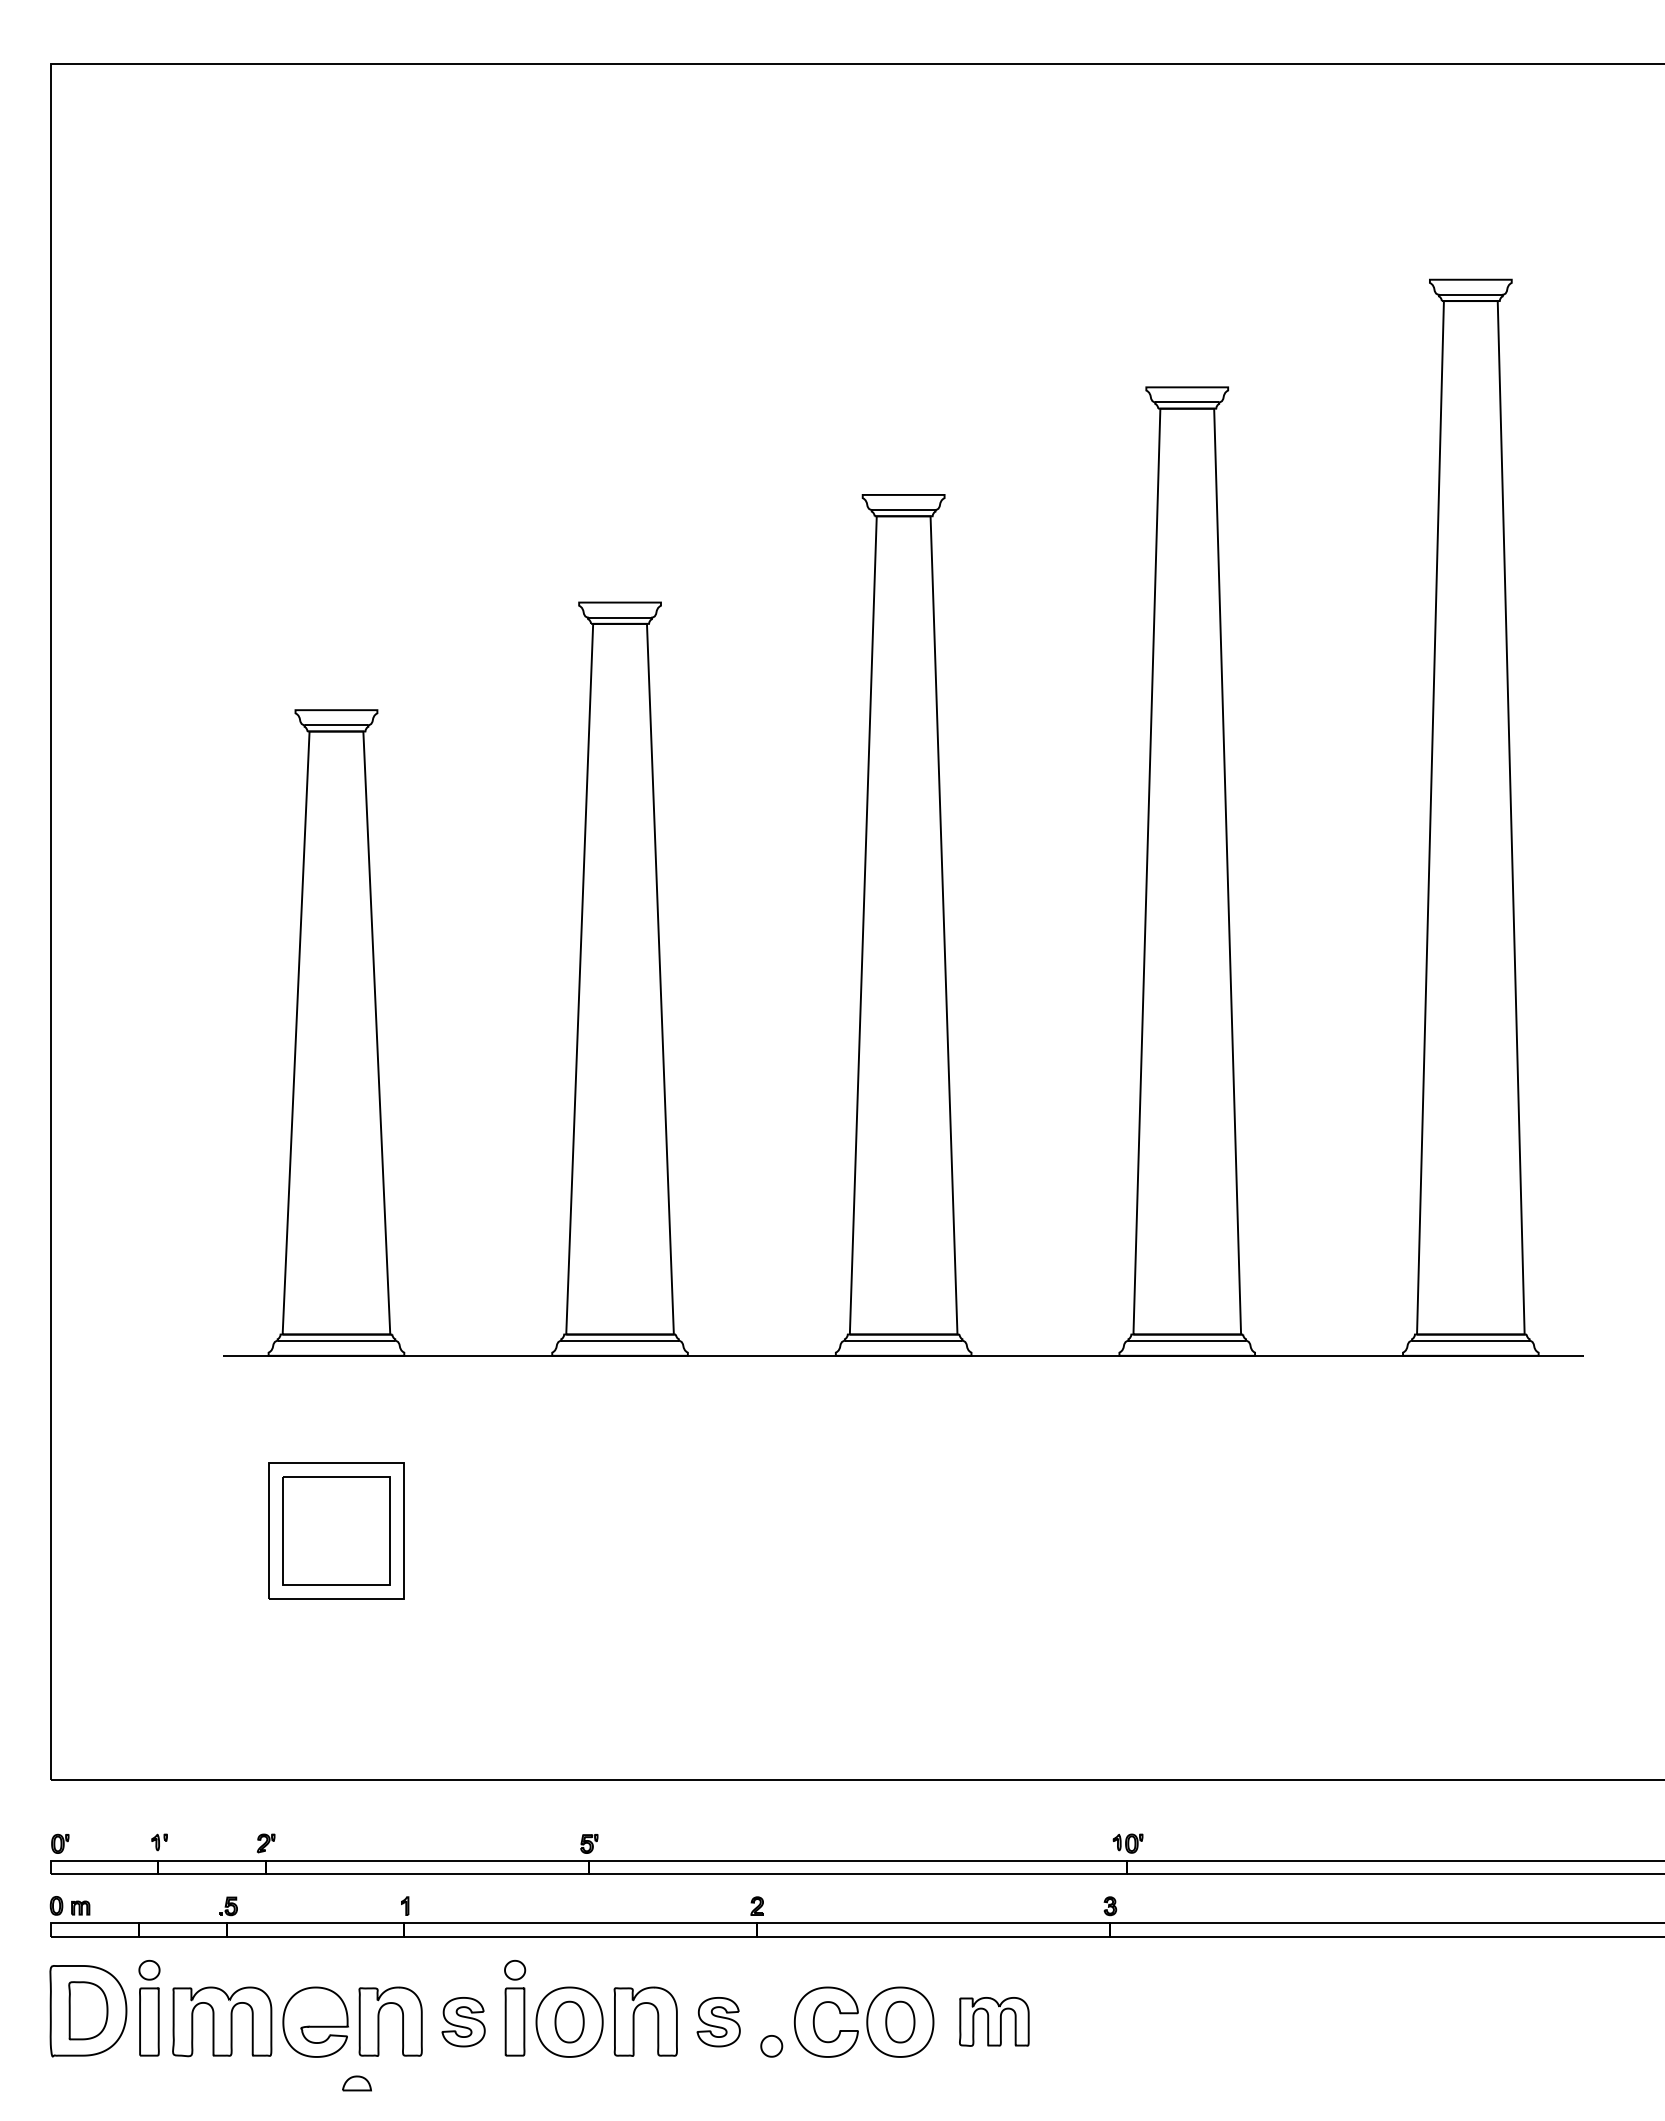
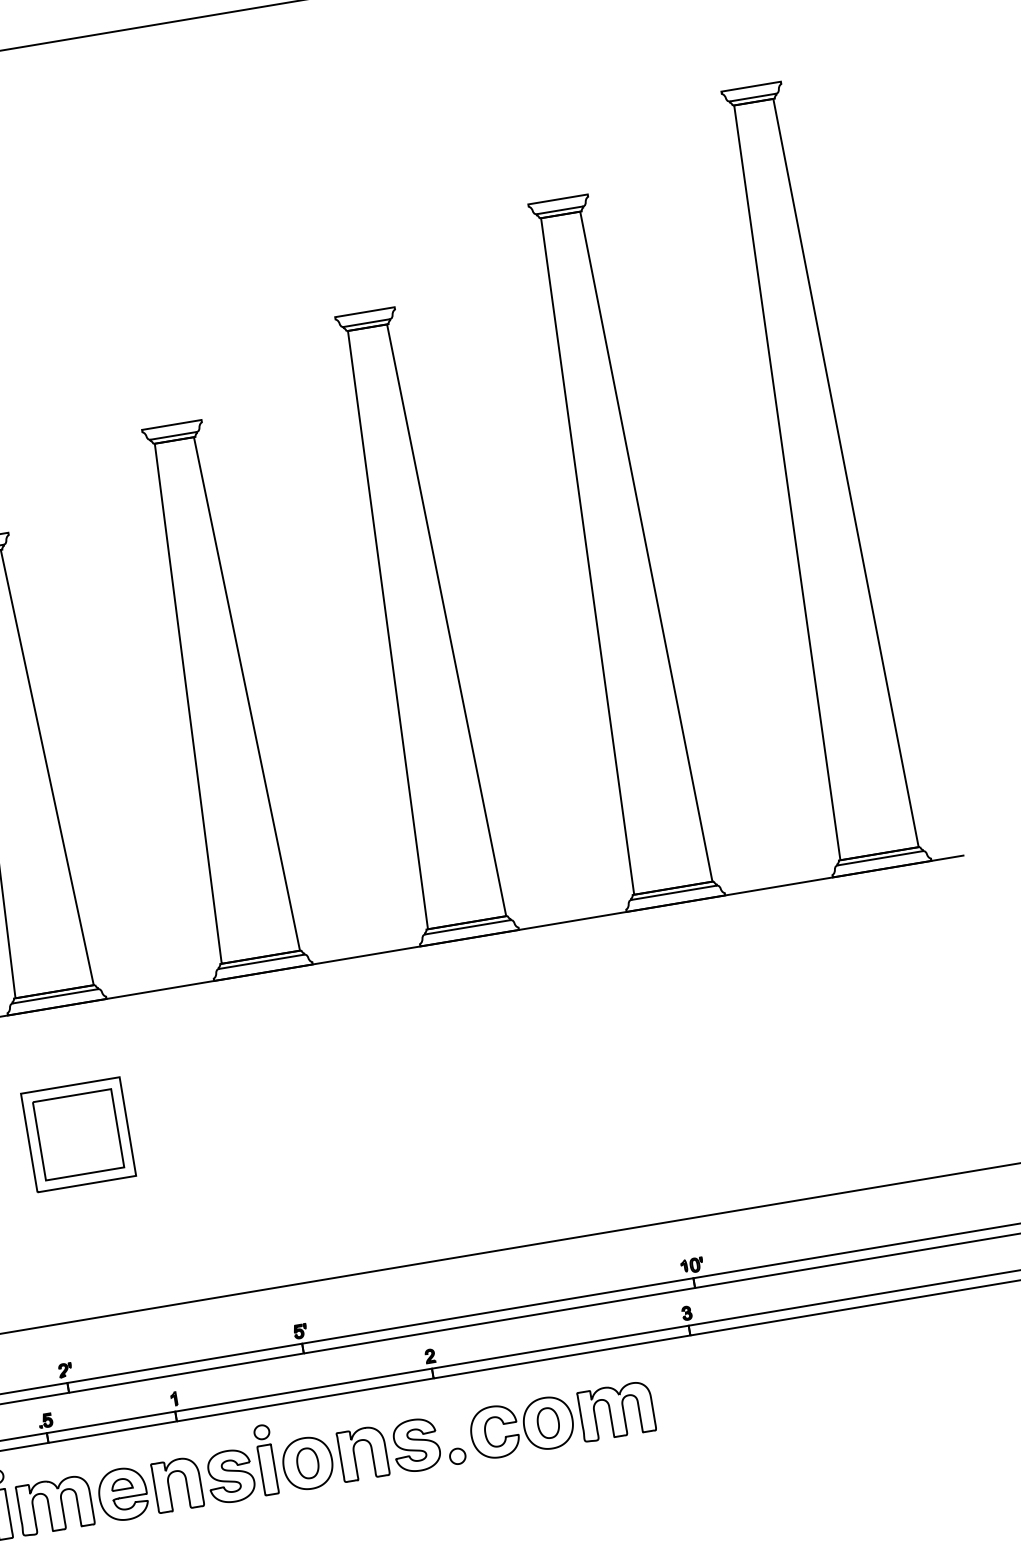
part: (463, 2021) -> (230, 1475), size x1.43
part: (718, 2021) -> (416, 1444), size x1.43
part: (994, 2021) -> (616, 1411), size x1.43
part: (356, 2083) -> (121, 1484), moved

